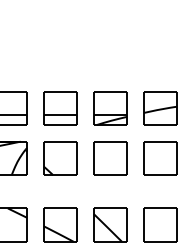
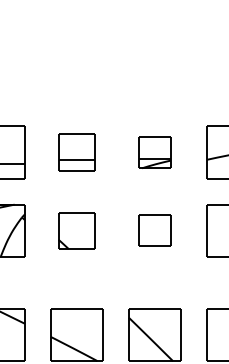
part: (60, 108) -> (76, 152), size x0.7
part: (110, 108) -> (155, 152), size x0.6
part: (60, 158) -> (76, 230), size x0.7
part: (110, 158) -> (155, 230), size x0.6

